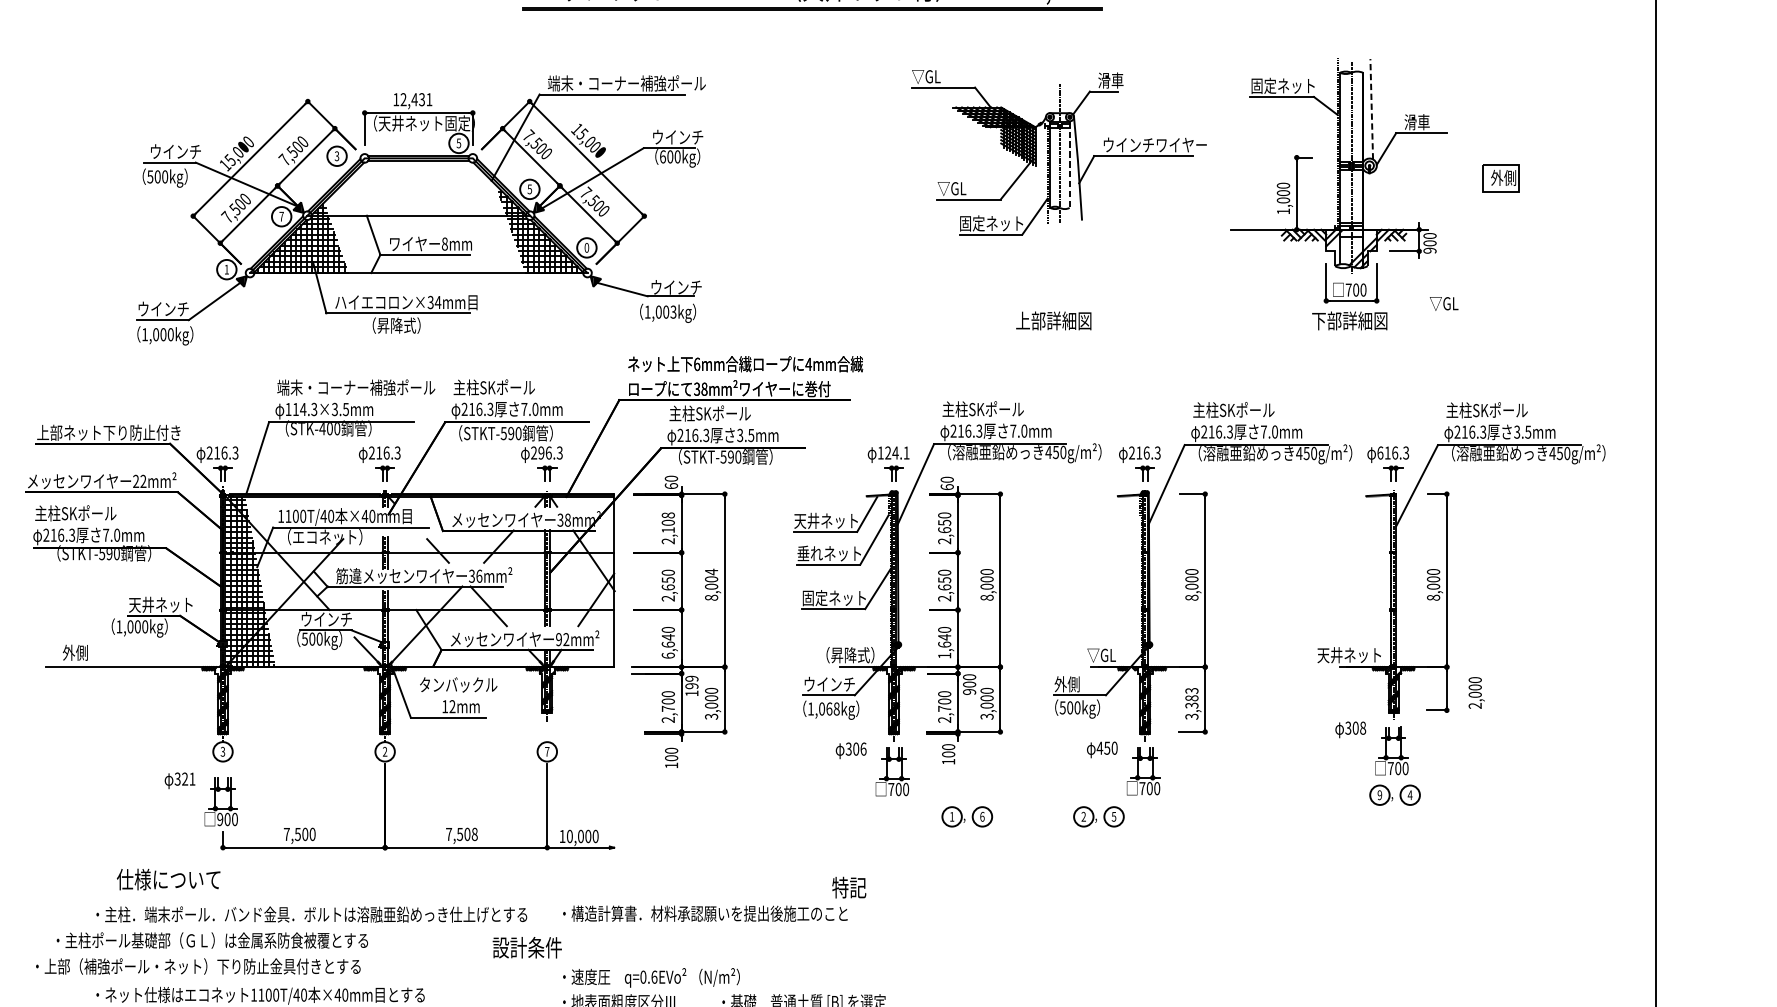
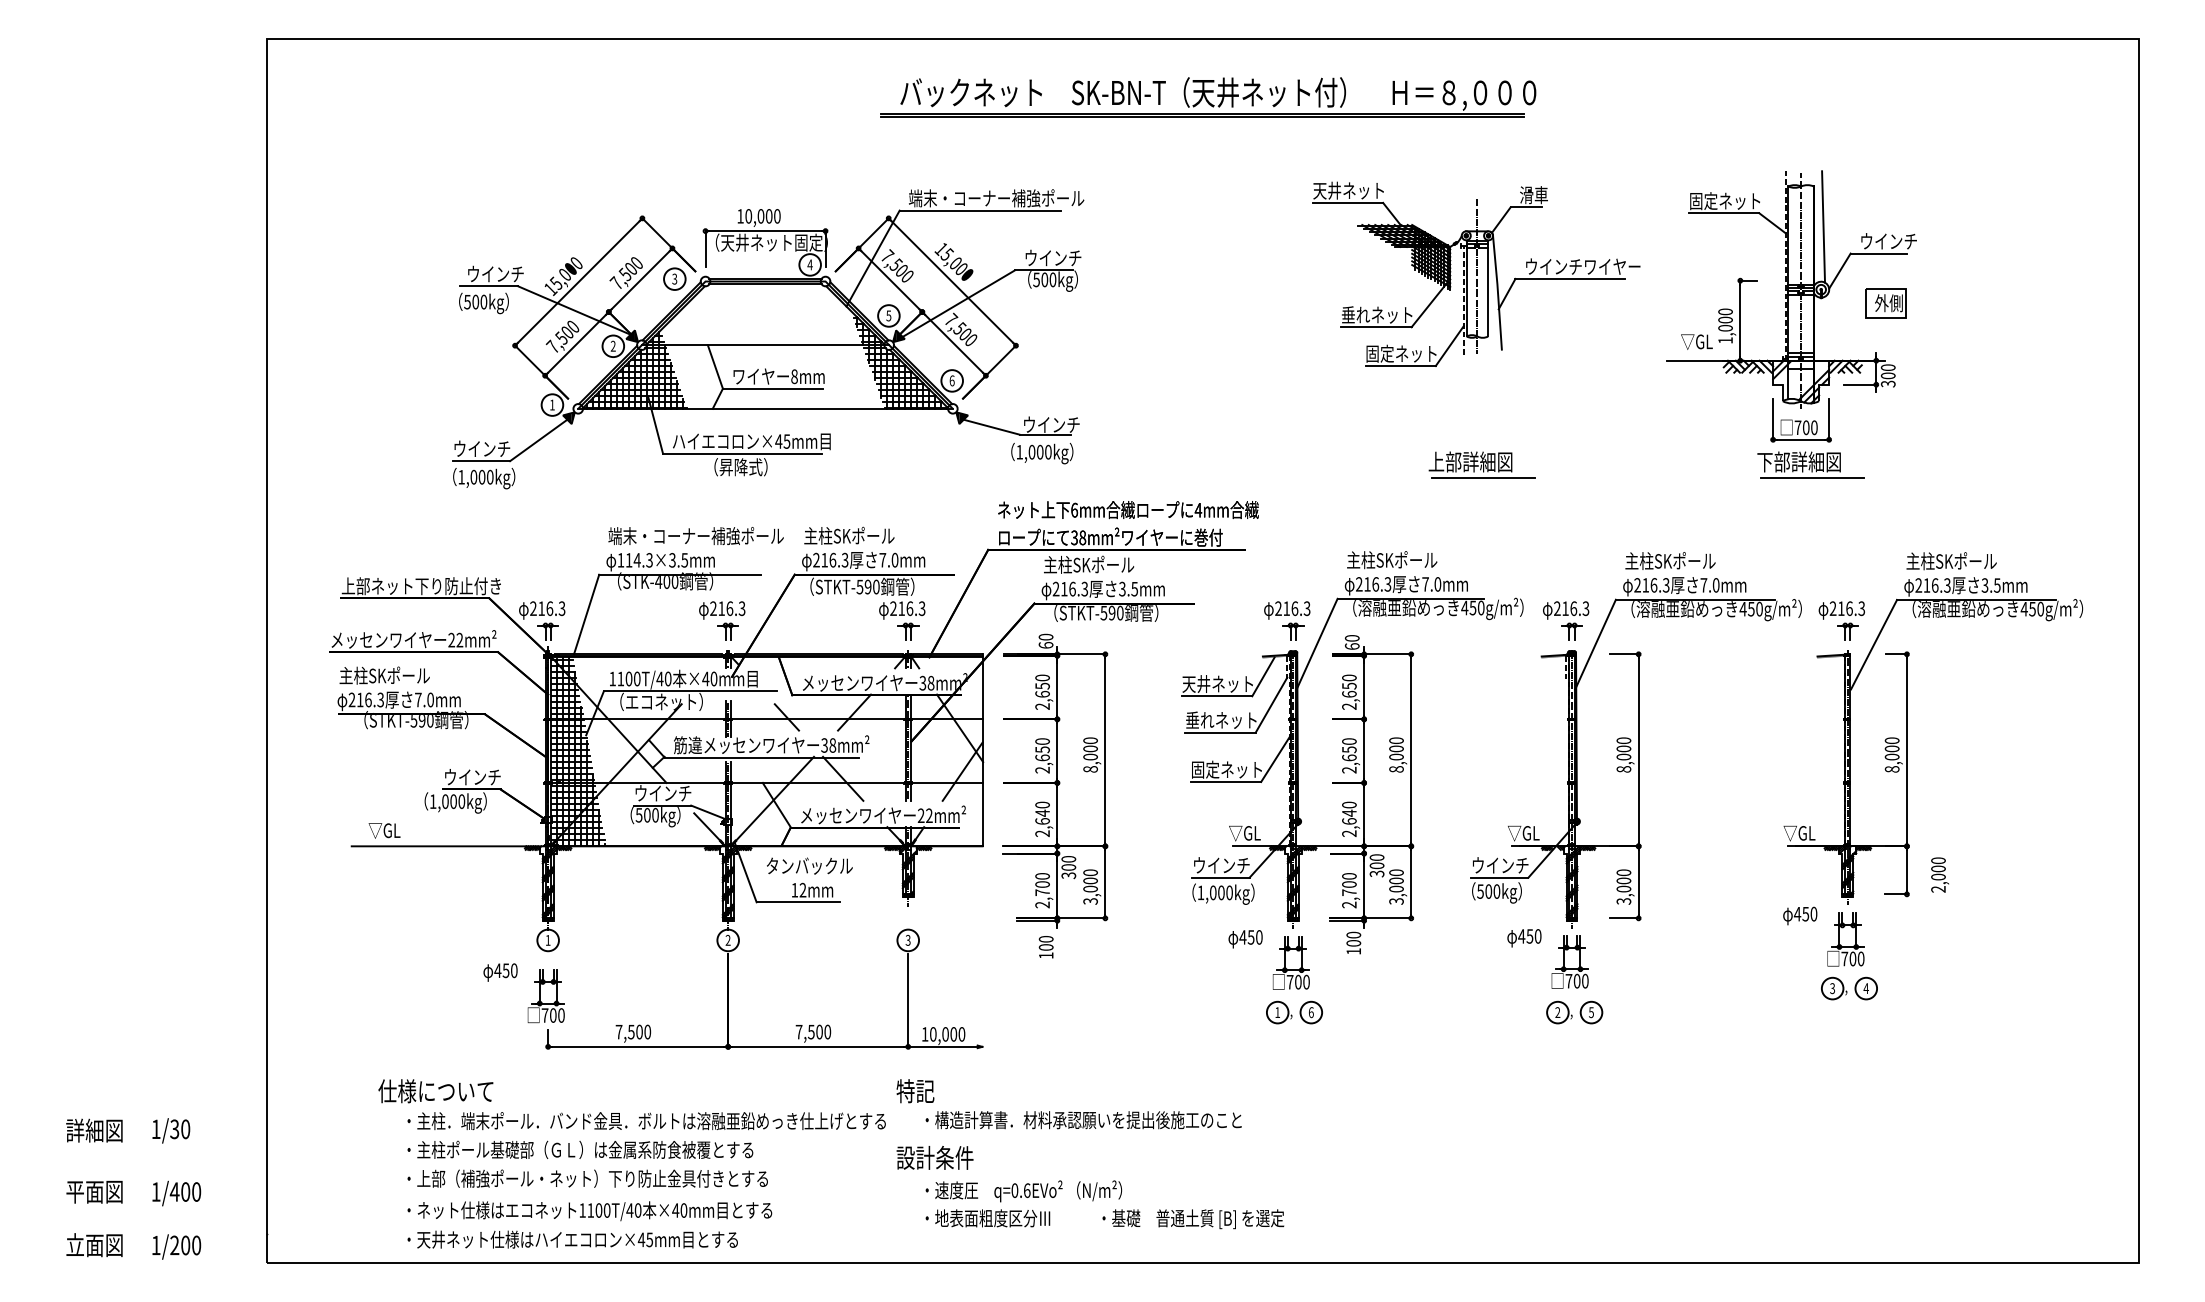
text: (943, 76) -> (1348, 190), ▽GL -> 天井ネット
text: (416, 99) -> (762, 216), 12,431 -> 10,000
line: (1371, 108) -> (1823, 226), dashed -> solid
text: (1430, 122) -> (1888, 241), 滑車 -> ウインチ
text: (458, 143) -> (809, 264), 5 -> 4
text: (662, 156) -> (1036, 279), 600kg -> 500kg
line: (1069, 164) -> (1488, 288), dashed -> solid
part: (1500, 178) -> (1885, 303), moved
text: (969, 188) -> (1376, 314), ▽GL -> 垂れネット
text: (280, 216) -> (612, 345), 7 -> 2
text: (586, 247) -> (951, 380), 0 -> 6
text: (1430, 250) -> (1888, 383), 900 -> 300
text: (434, 302) -> (782, 441), ×34mm -> ×45mm
text: (1443, 303) -> (1696, 341), moved
text: (673, 312) -> (1048, 452), 1,003kg -> 1,000kg
line: (1065, 335) -> (1483, 478), added
line: (1360, 335) -> (1811, 478), added
text: (541, 452) -> (901, 608), 296.3 -> 216.3
text: (893, 452) -> (1292, 608), 124.1 -> 216.3
text: (1379, 452) -> (1832, 608), 616.3 -> 216.3
text: (668, 522) -> (1042, 685), 2,108 -> 2,650
text: (711, 571) -> (1090, 740), 8,004 -> 8,000
text: (479, 576) -> (832, 745), 36mm² -> 38mm²
text: (161, 605) -> (479, 777), 天井ネット -> ウインチ
text: (558, 640) -> (920, 816), 92mm² -> 22mm²
text: (75, 652) -> (384, 830), 外側 -> ▽GL
text: (668, 655) -> (1042, 833), 6,640 -> 2,640
text: (850, 655) -> (1244, 833), （昇降式） -> ▽GL
text: (944, 655) -> (1349, 833), 1,640 -> 2,640
text: (1349, 655) -> (1798, 833), 天井ネット -> ▽GL
text: (1079, 684) -> (1499, 865), 外側 -> ウインチ
text: (691, 686) -> (1068, 867), 199 -> 300
text: (969, 691) -> (1377, 873), 900 -> 300
text: (1191, 697) -> (1623, 880), 3,383 -> 3,000
text: (833, 708) -> (1225, 892), 1,068kg -> 1,000kg
text: (1355, 727) -> (1805, 913), 308 -> 450
text: (855, 749) -> (1250, 937), 306 -> 450
text: (222, 751) -> (547, 940), 3 -> 1
text: (546, 751) -> (907, 939), 7 -> 3
text: (184, 778) -> (505, 970), 321 -> 450
text: (1379, 795) -> (1832, 988), 9 -> 3
part: (967, 816) -> (1294, 1012), moved
part: (1098, 816) -> (1574, 1012), moved
text: (219, 819) -> (544, 1015), 900 -> 700
text: (474, 834) -> (827, 1032), 7,508 -> 7,500
text: (168, 879) -> (435, 1091), moved
text: (849, 887) -> (915, 1091), moved
text: (212, 940) -> (580, 1149), moved
text: (526, 947) -> (934, 1157), moved
text: (198, 966) -> (587, 1178), moved

